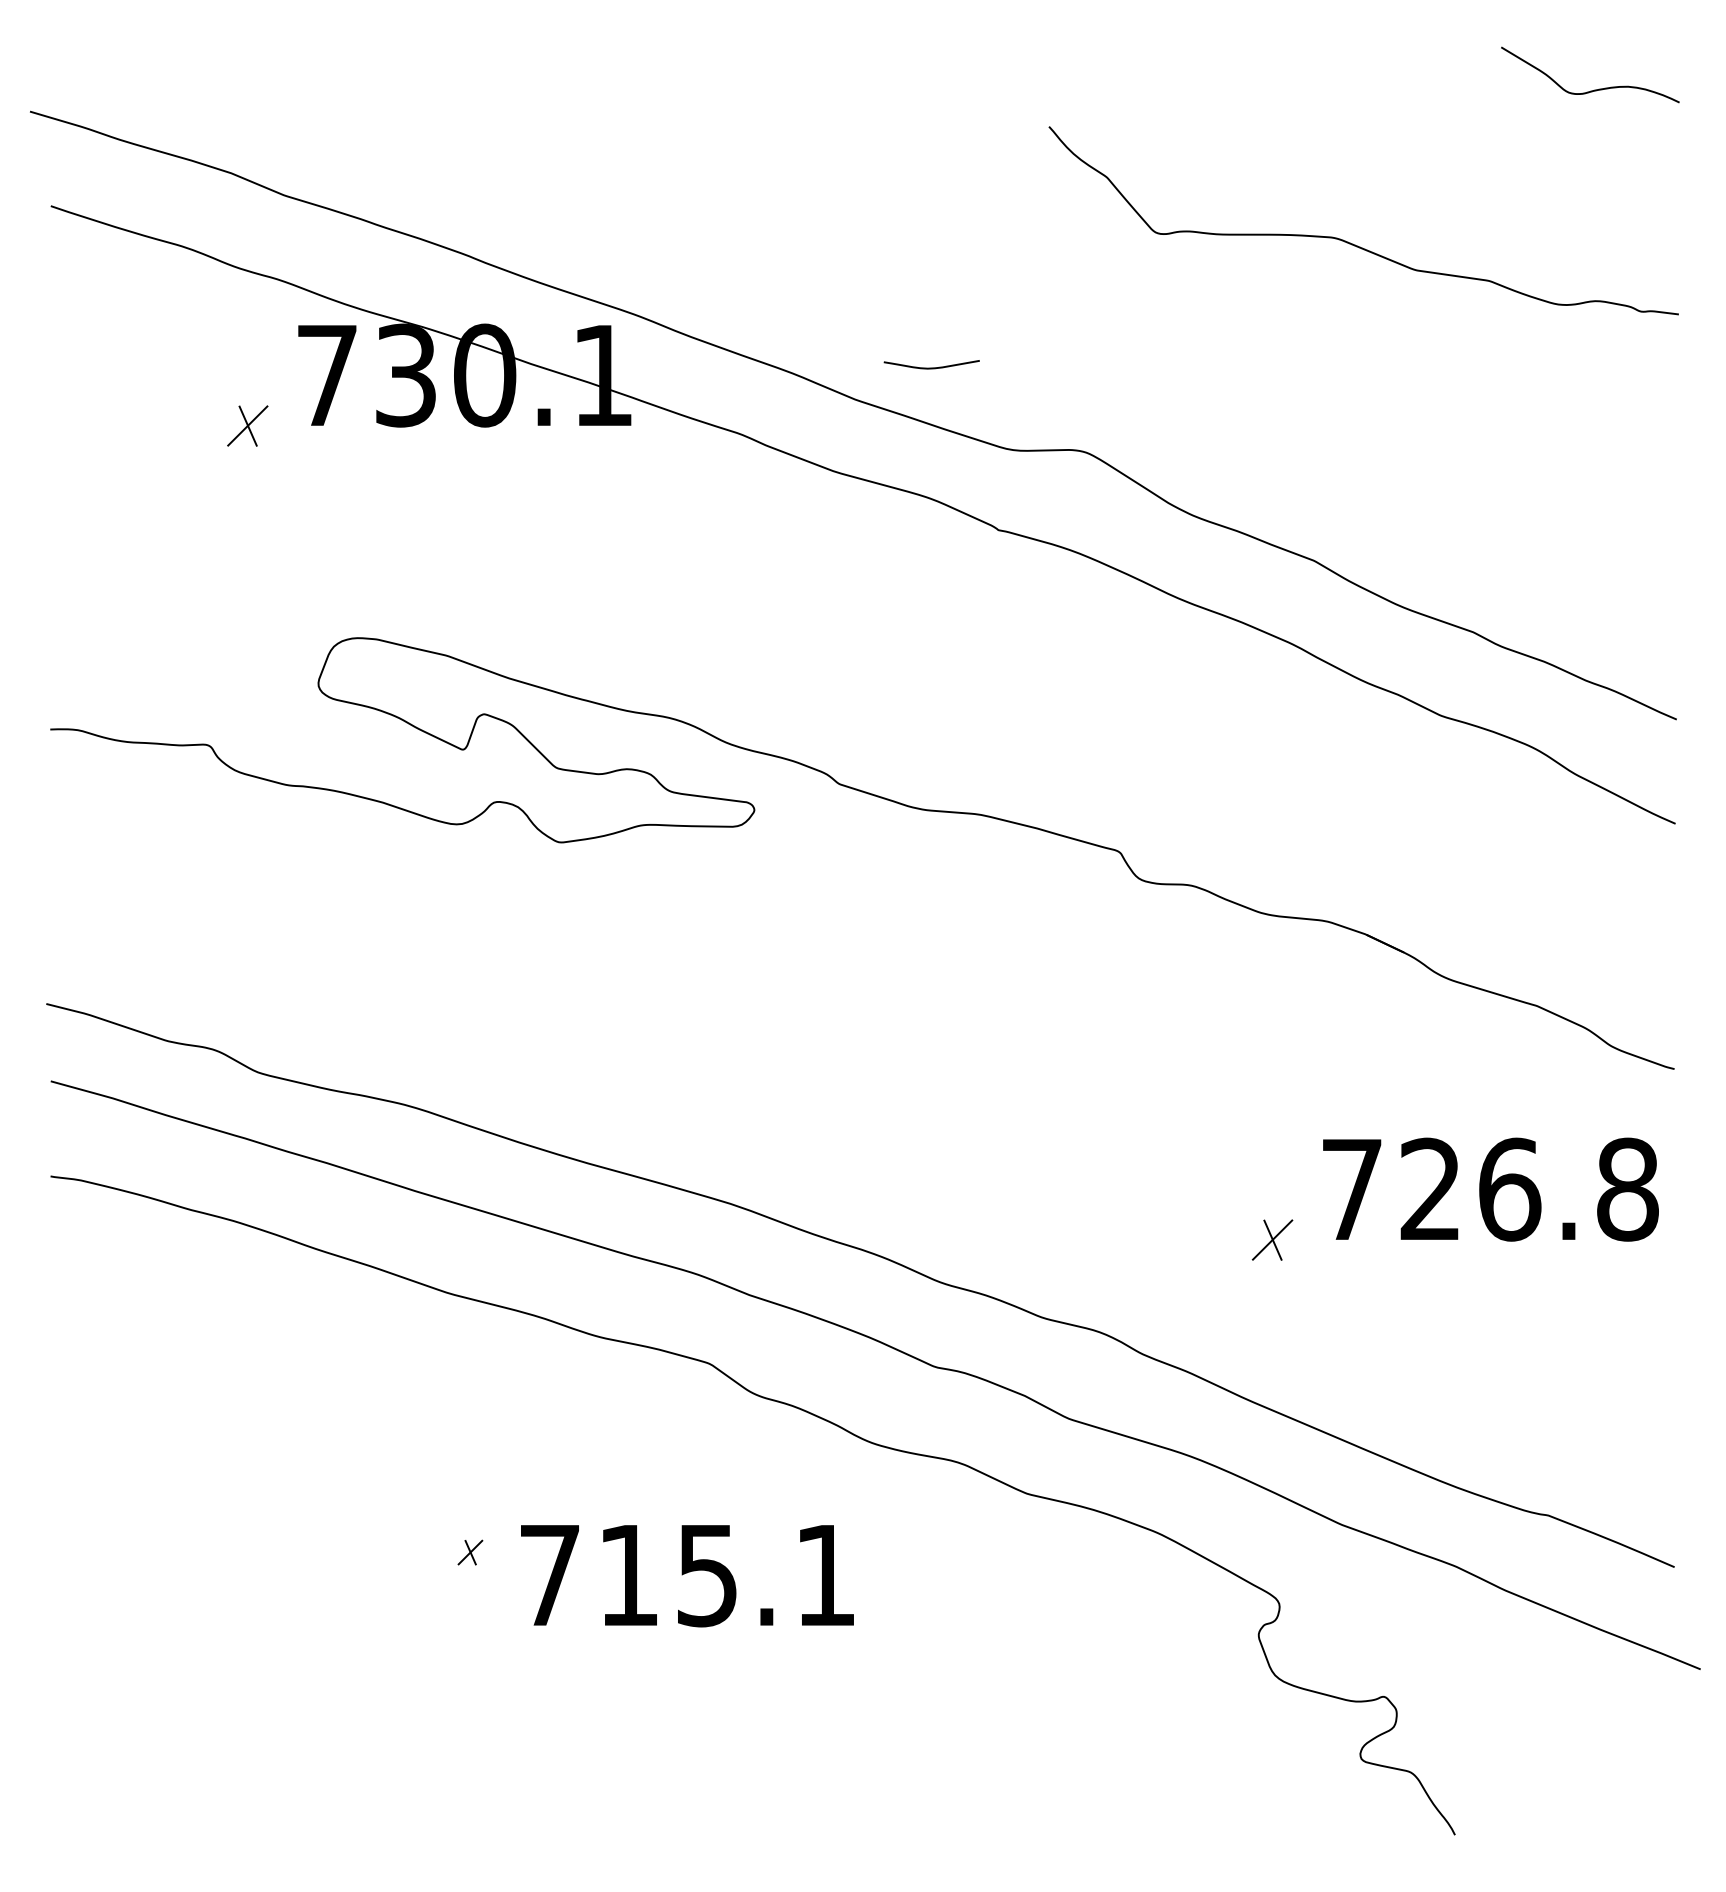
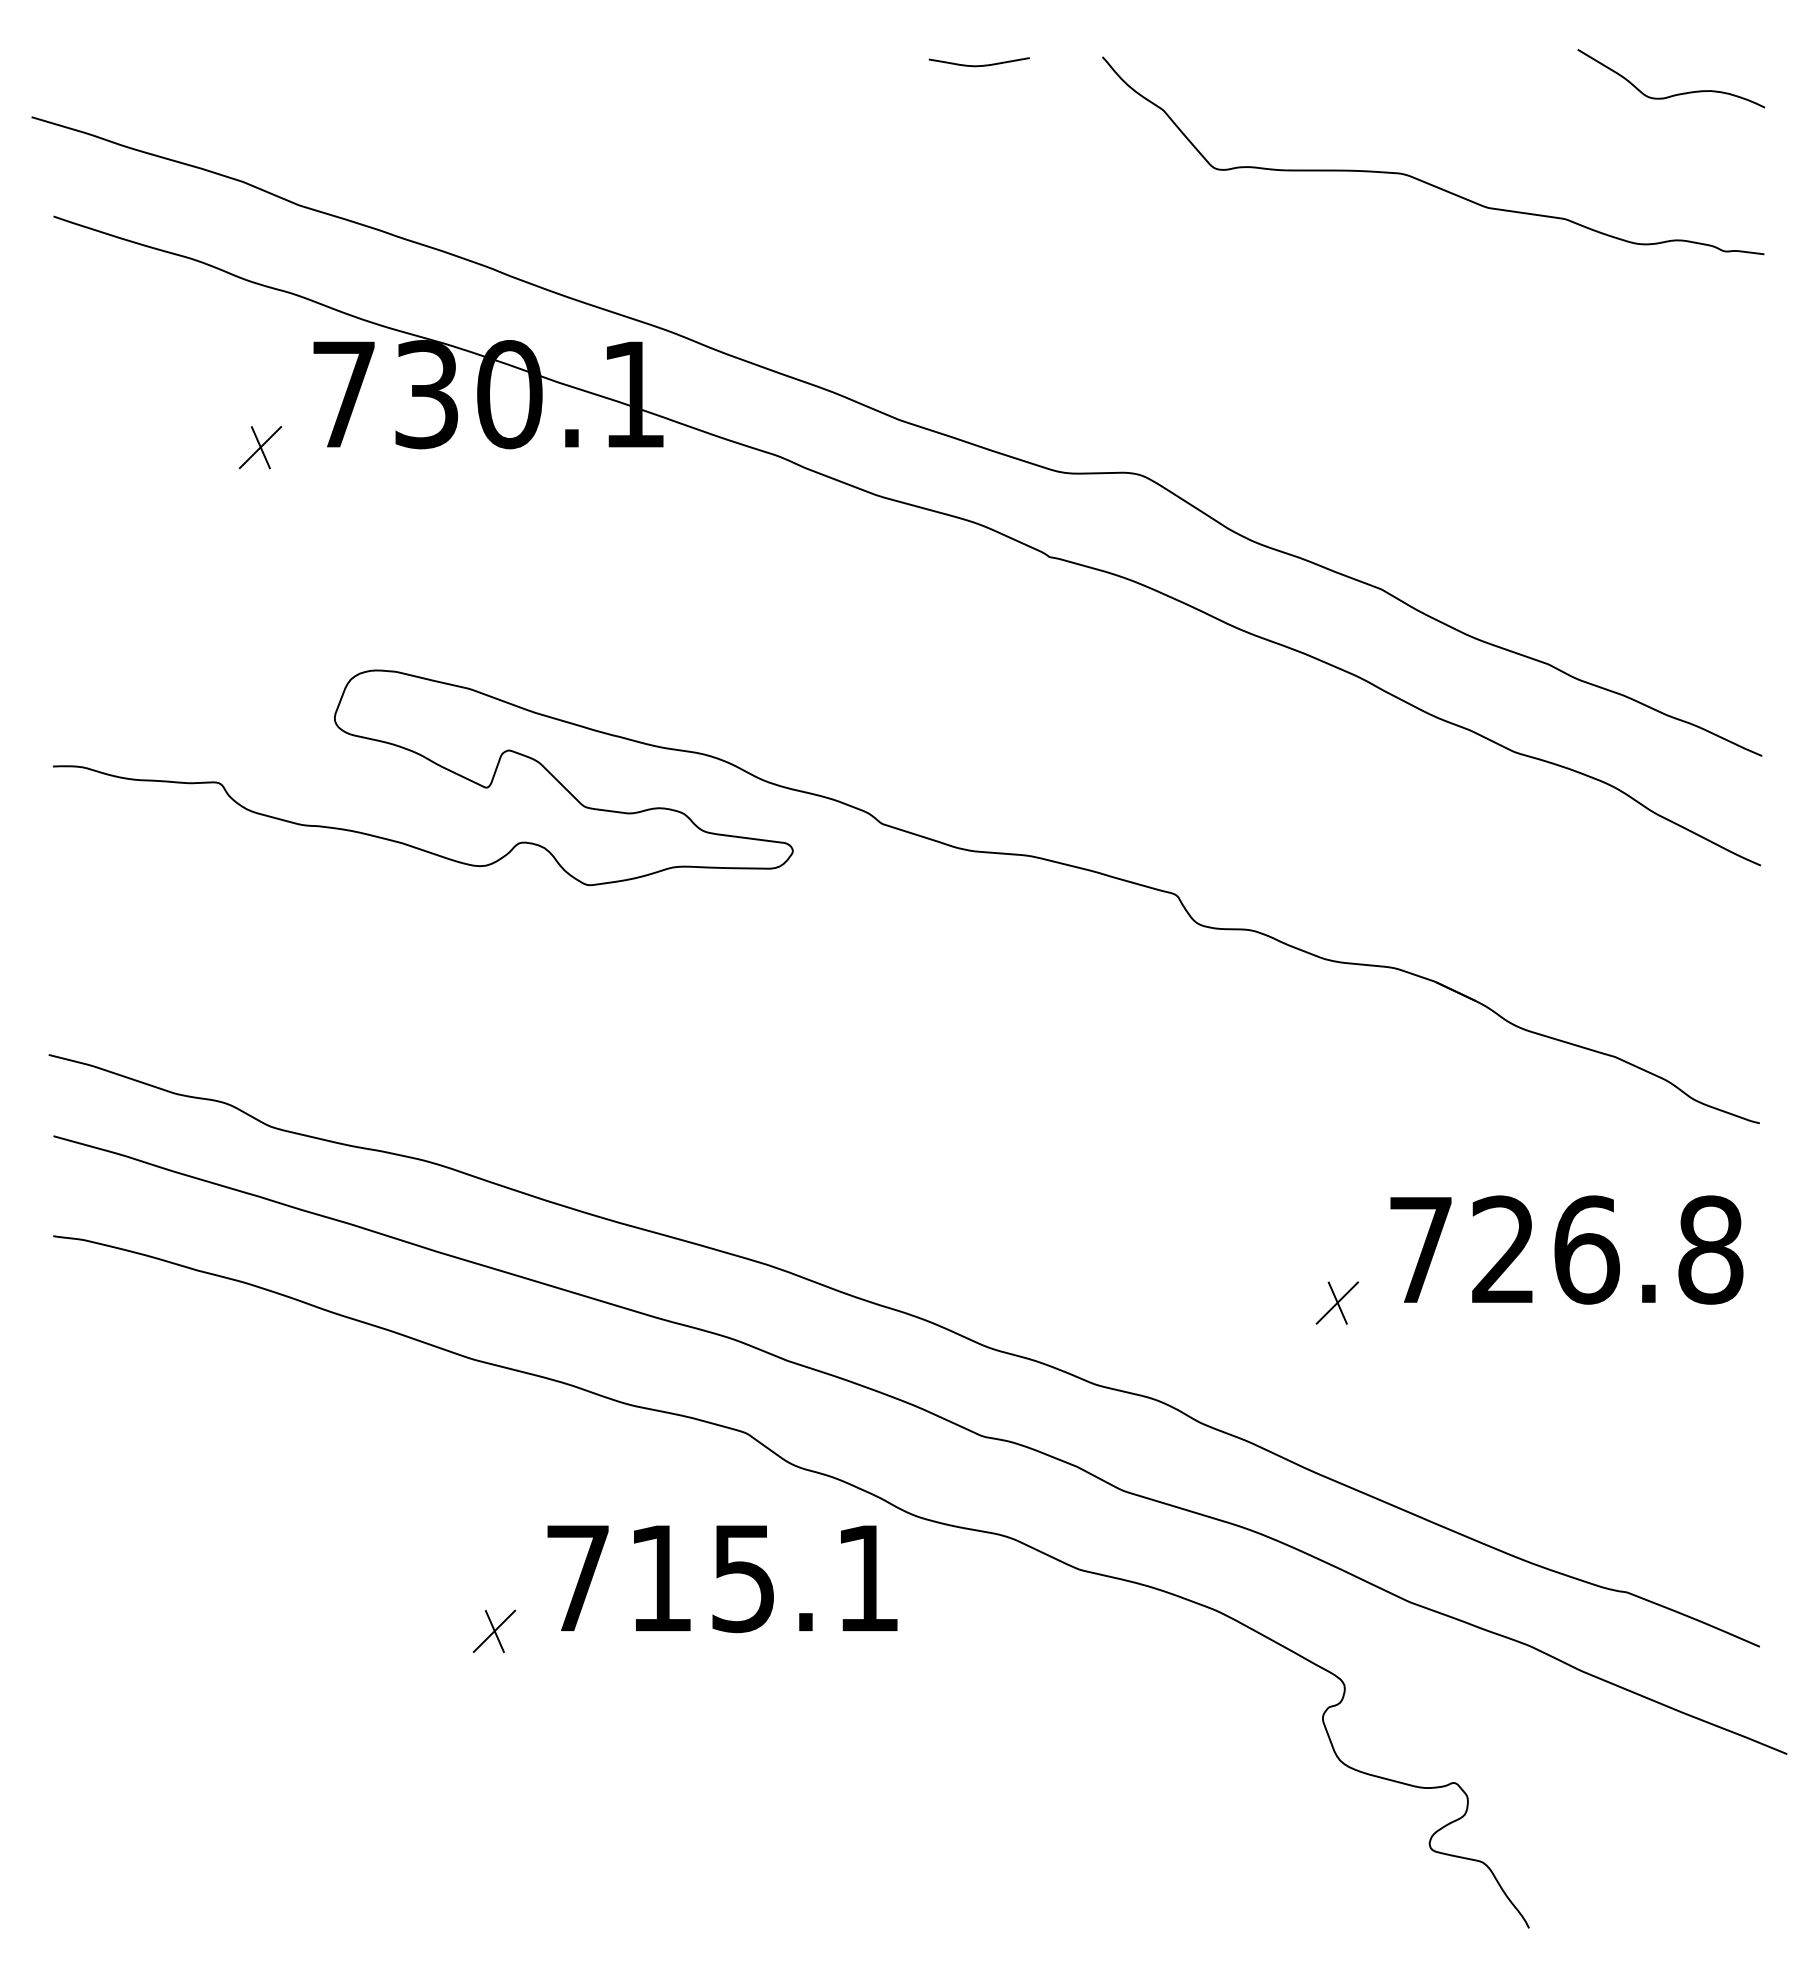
curve: (1352, 243) -> (1421, 179), moved
curve: (931, 367) -> (979, 65), moved
part: (470, 1552) -> (494, 1631), size x1.67
text: (687, 1576) -> (722, 1579), moved

